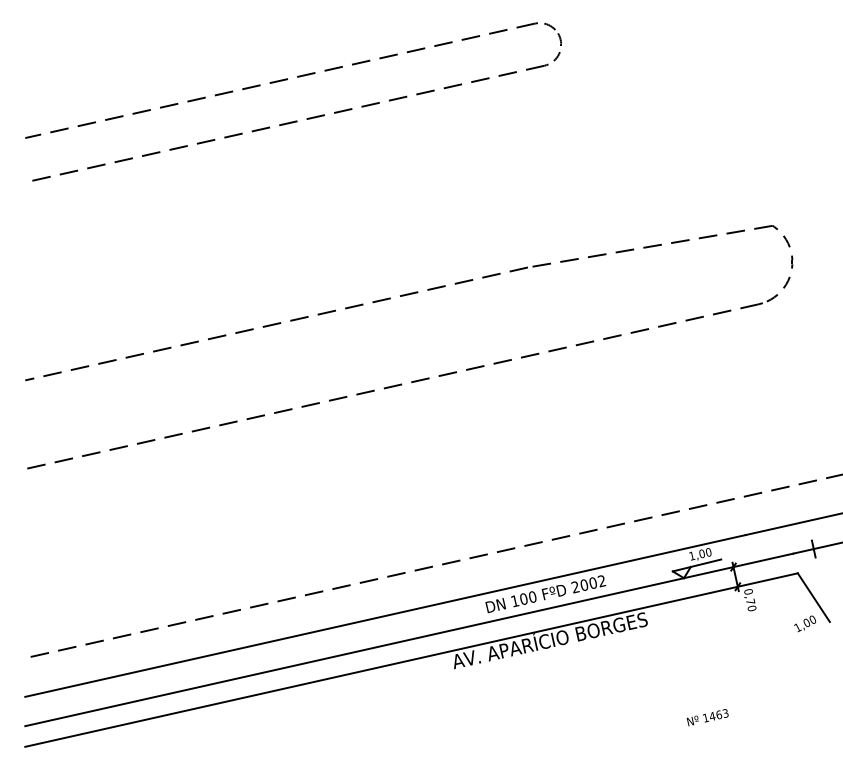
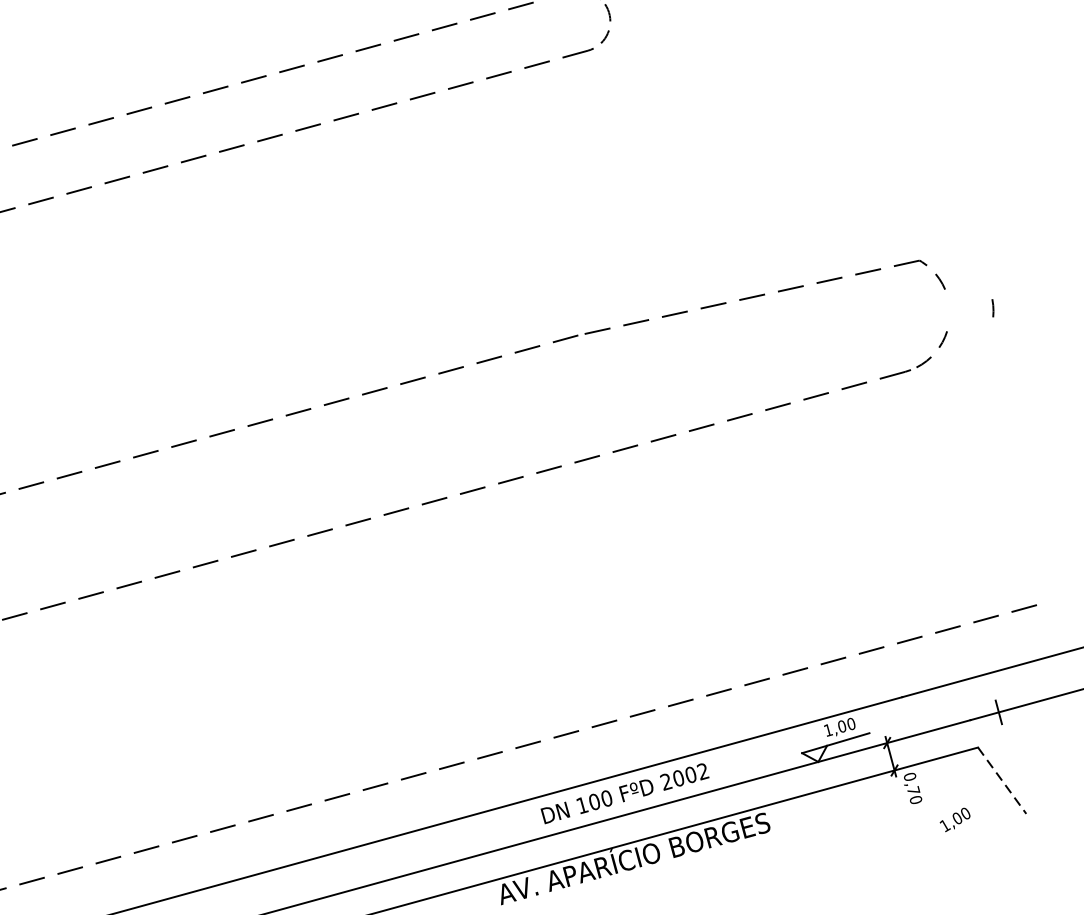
line: (792, 261) -> (993, 307), moved
line: (814, 598) -> (1003, 781), solid -> dashed
text: (805, 623) -> (955, 819), moved

